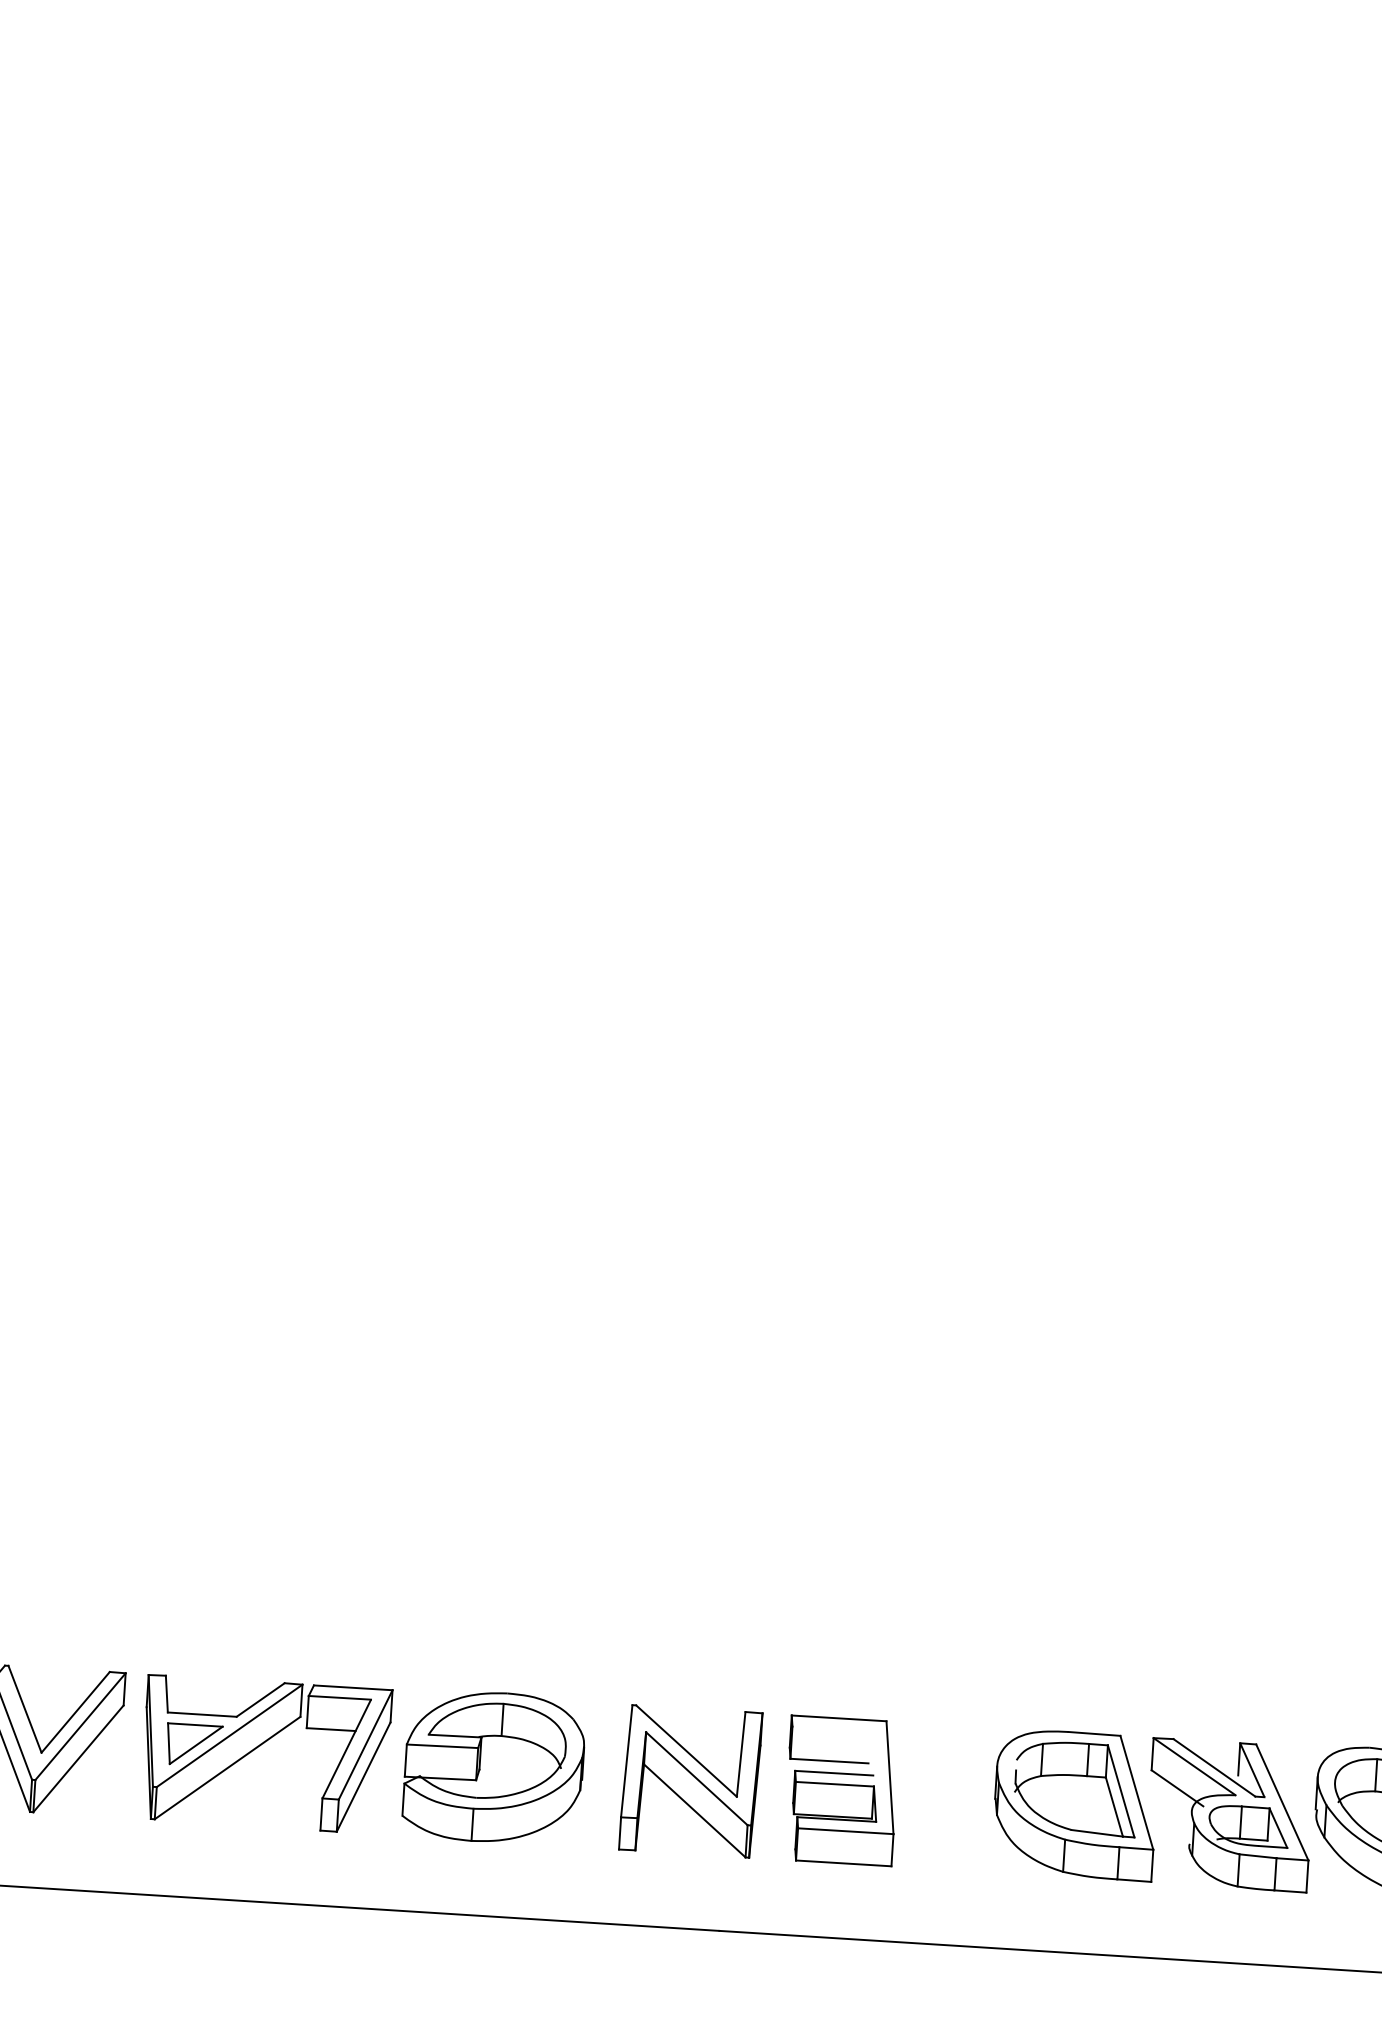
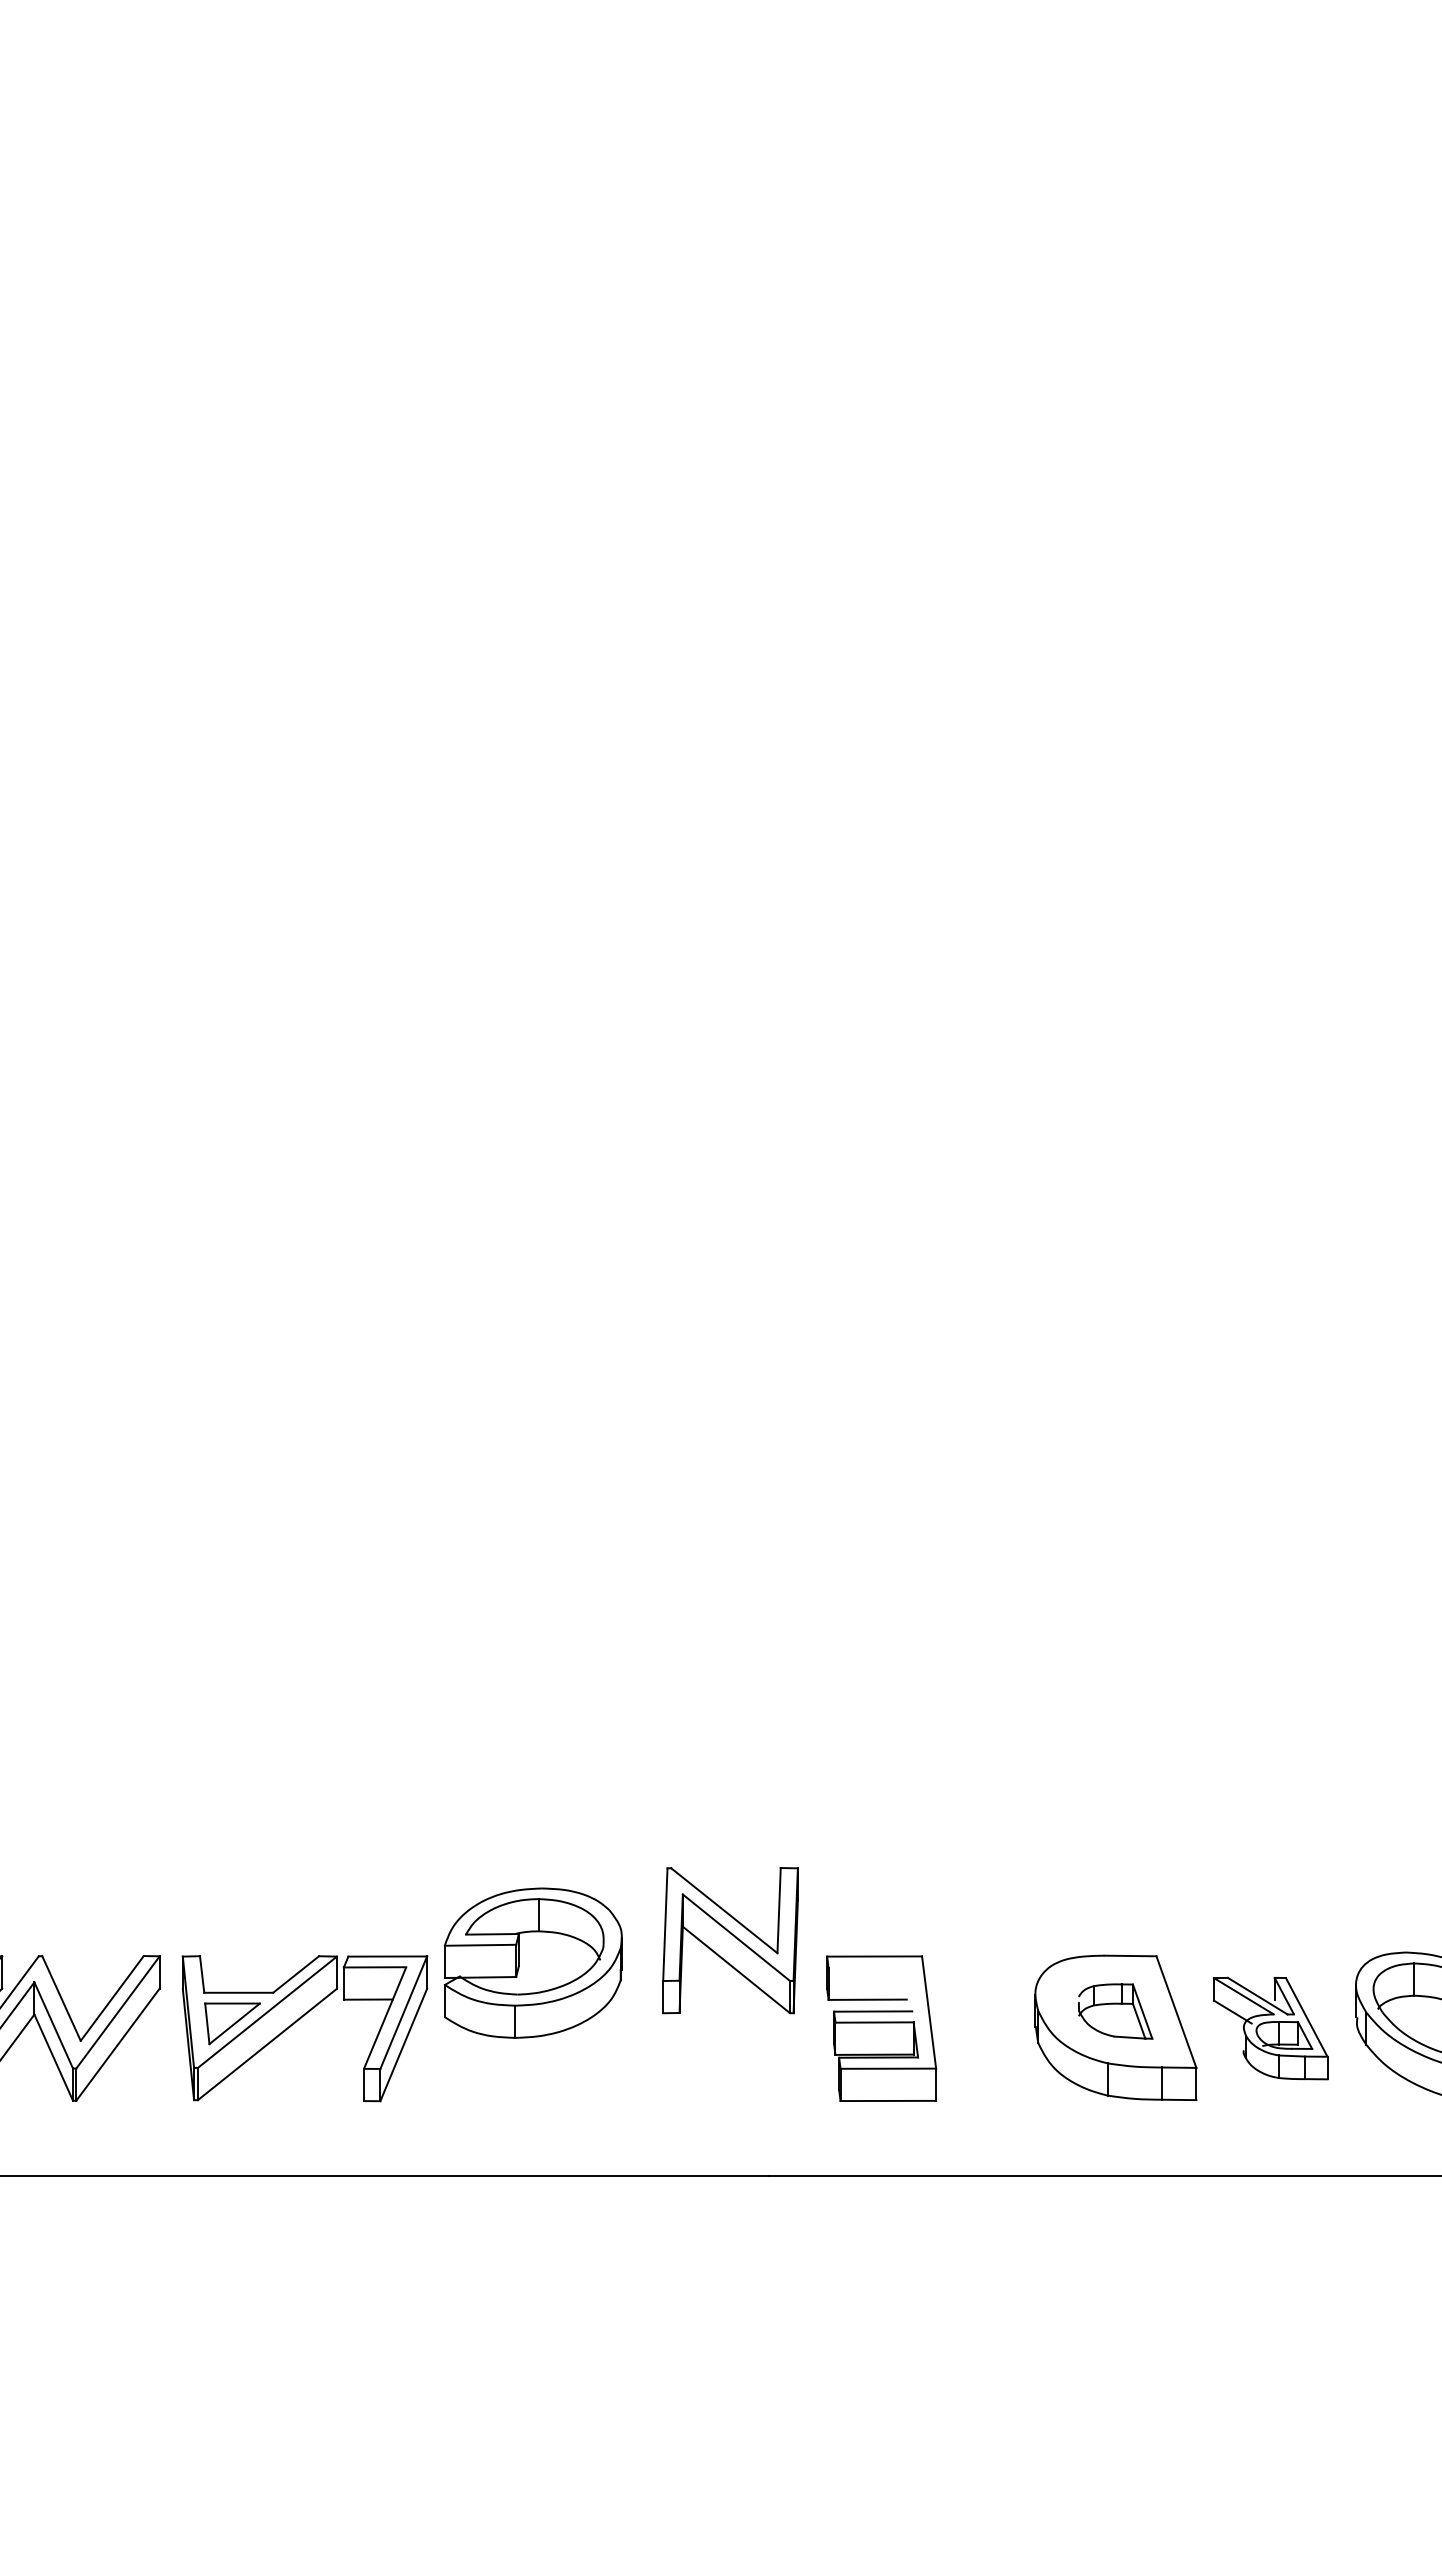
part: (493, 1766) -> (532, 1962), moved
part: (690, 1781) -> (730, 1940), moved
part: (1076, 1788) -> (1115, 2011), size x0.6
part: (1229, 1815) -> (1270, 2028), size x0.7

